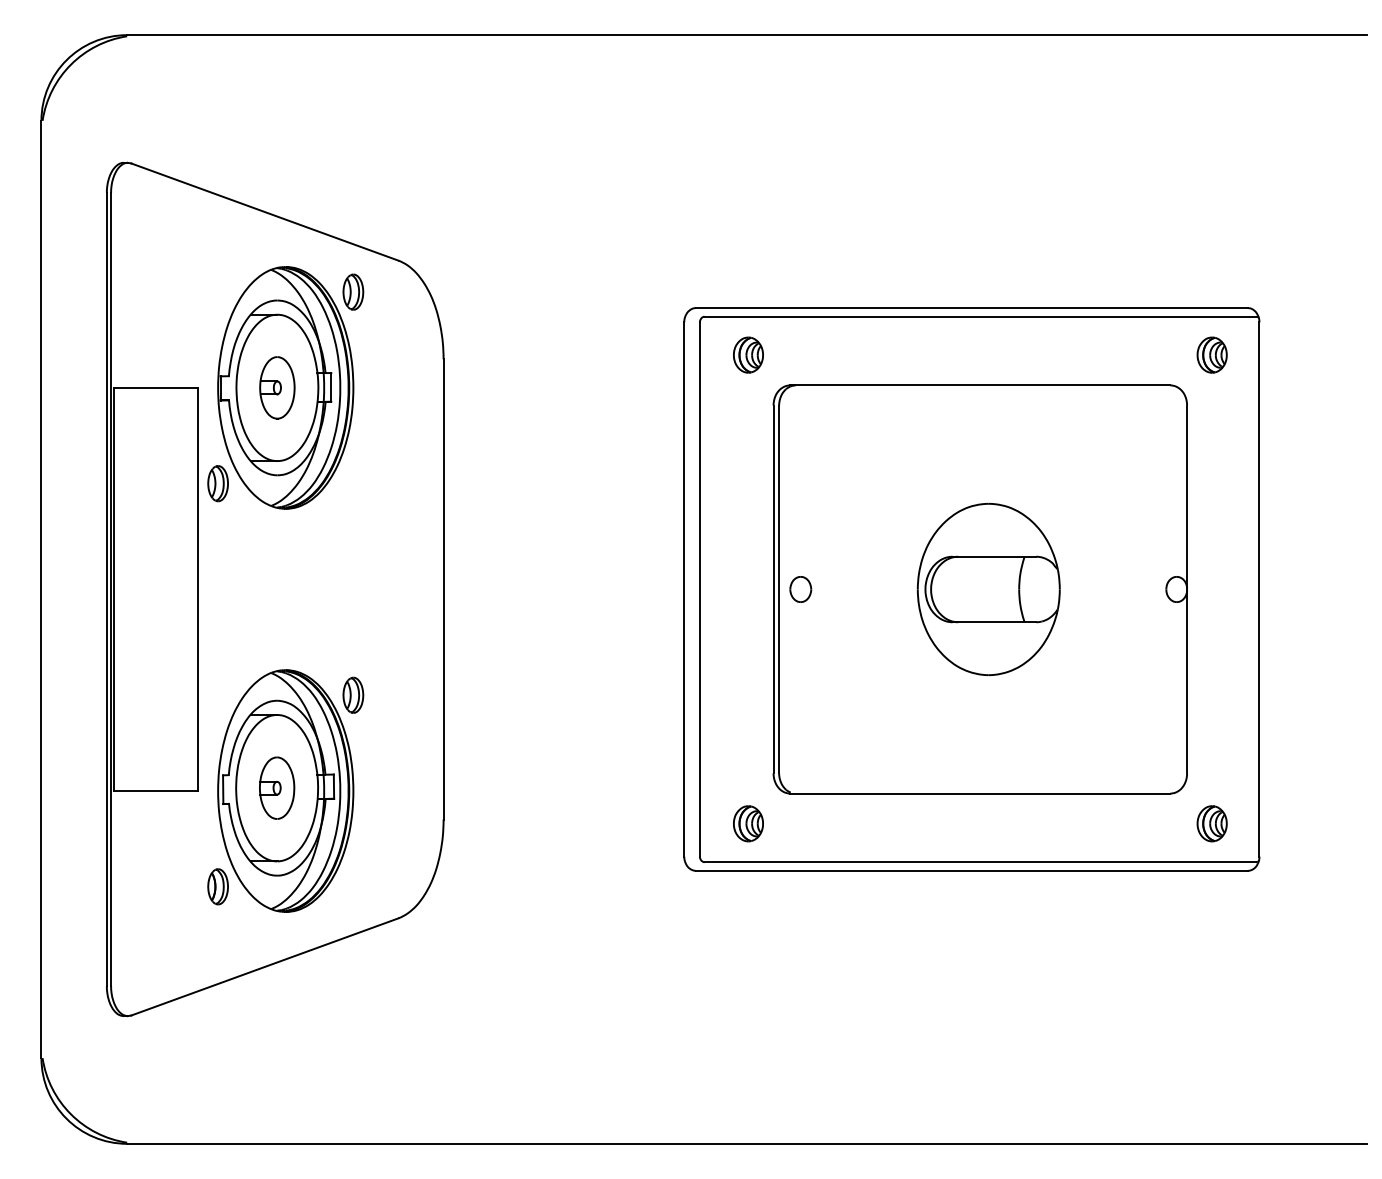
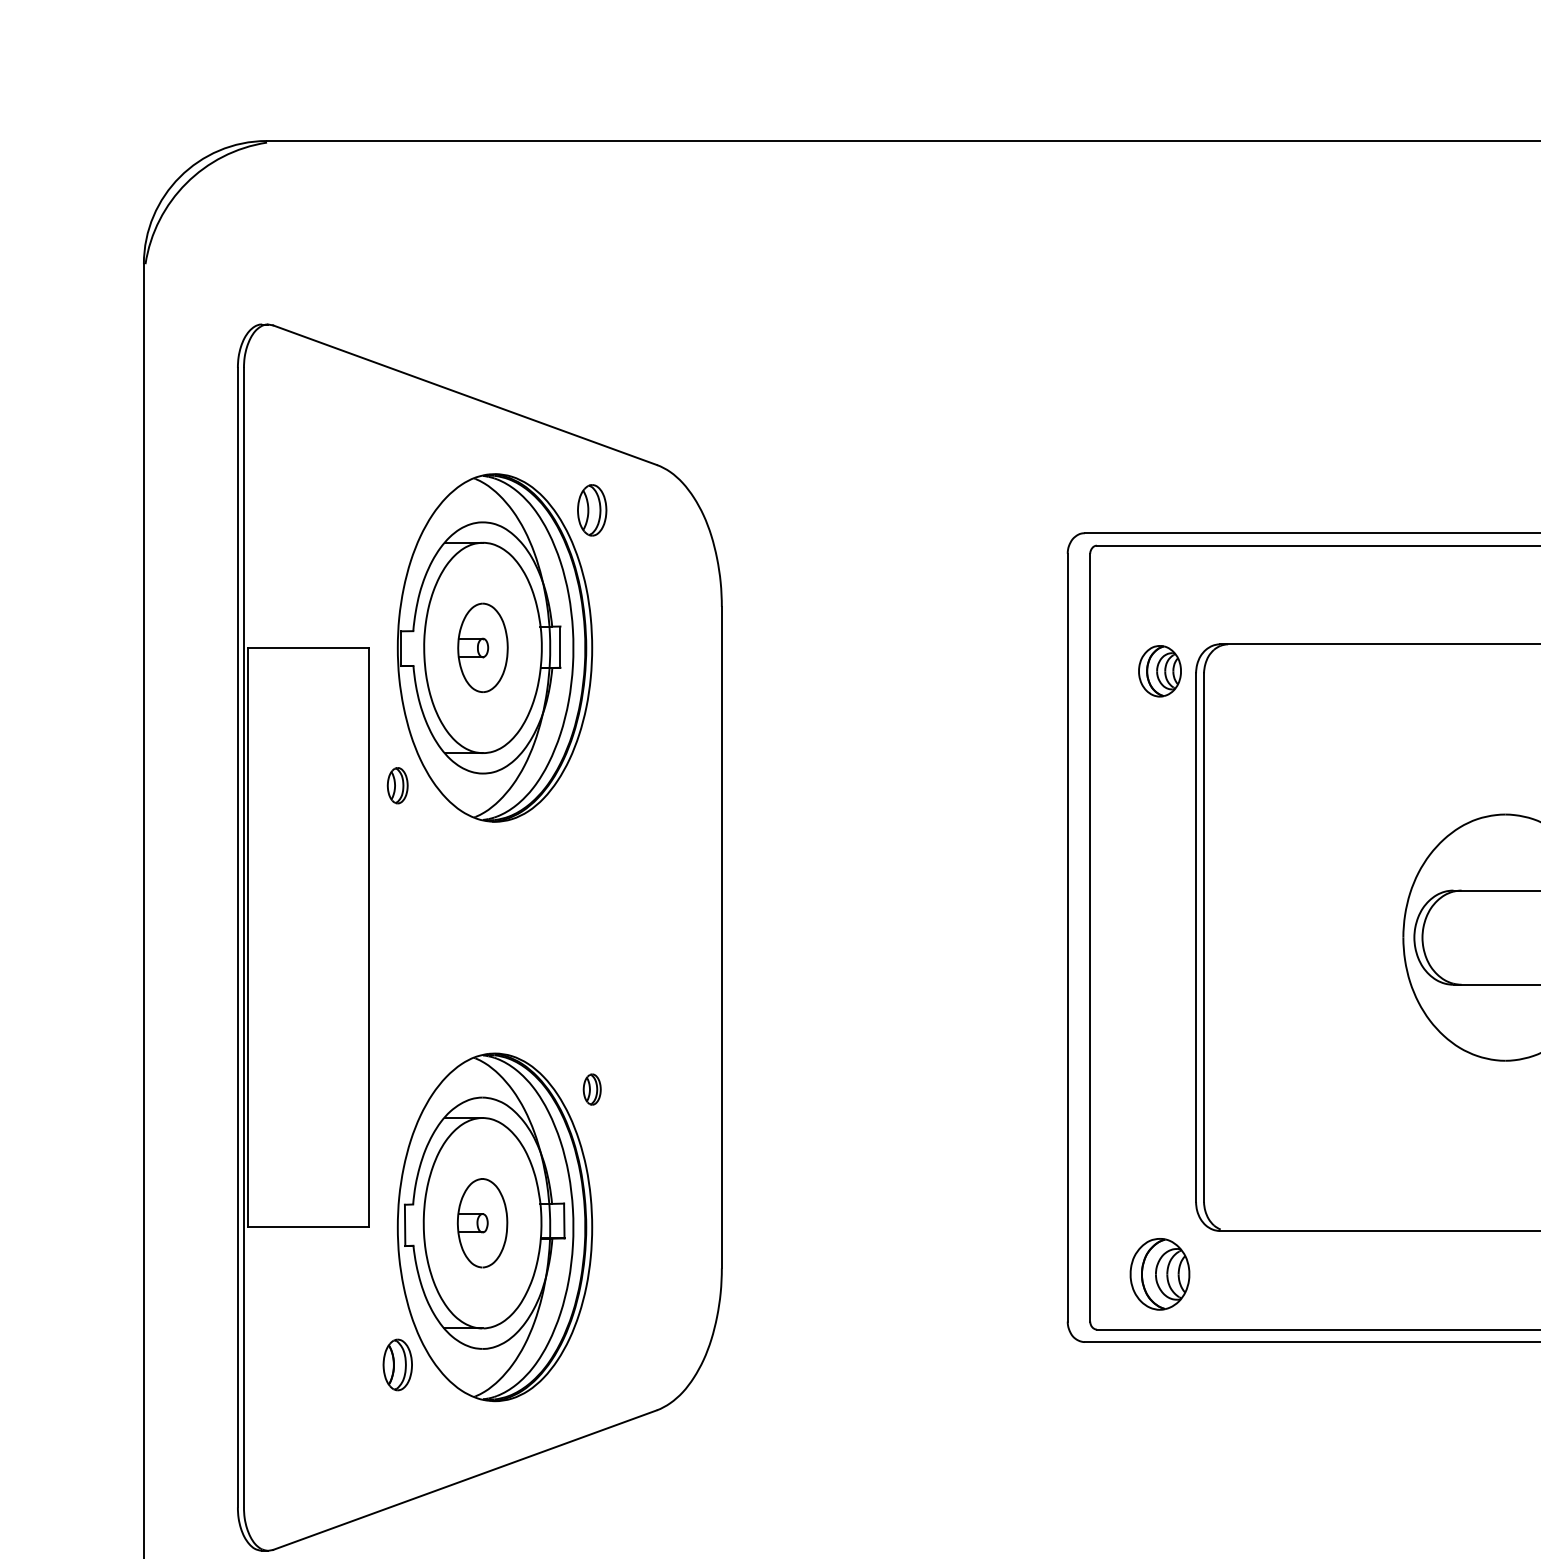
part: (748, 354) -> (1160, 670), moved
part: (217, 483) -> (396, 785), size x0.7
part: (800, 589) -> (1234, 937), removed
part: (353, 694) -> (592, 1088), size x0.6
part: (748, 823) -> (1160, 1273), size x1.4

